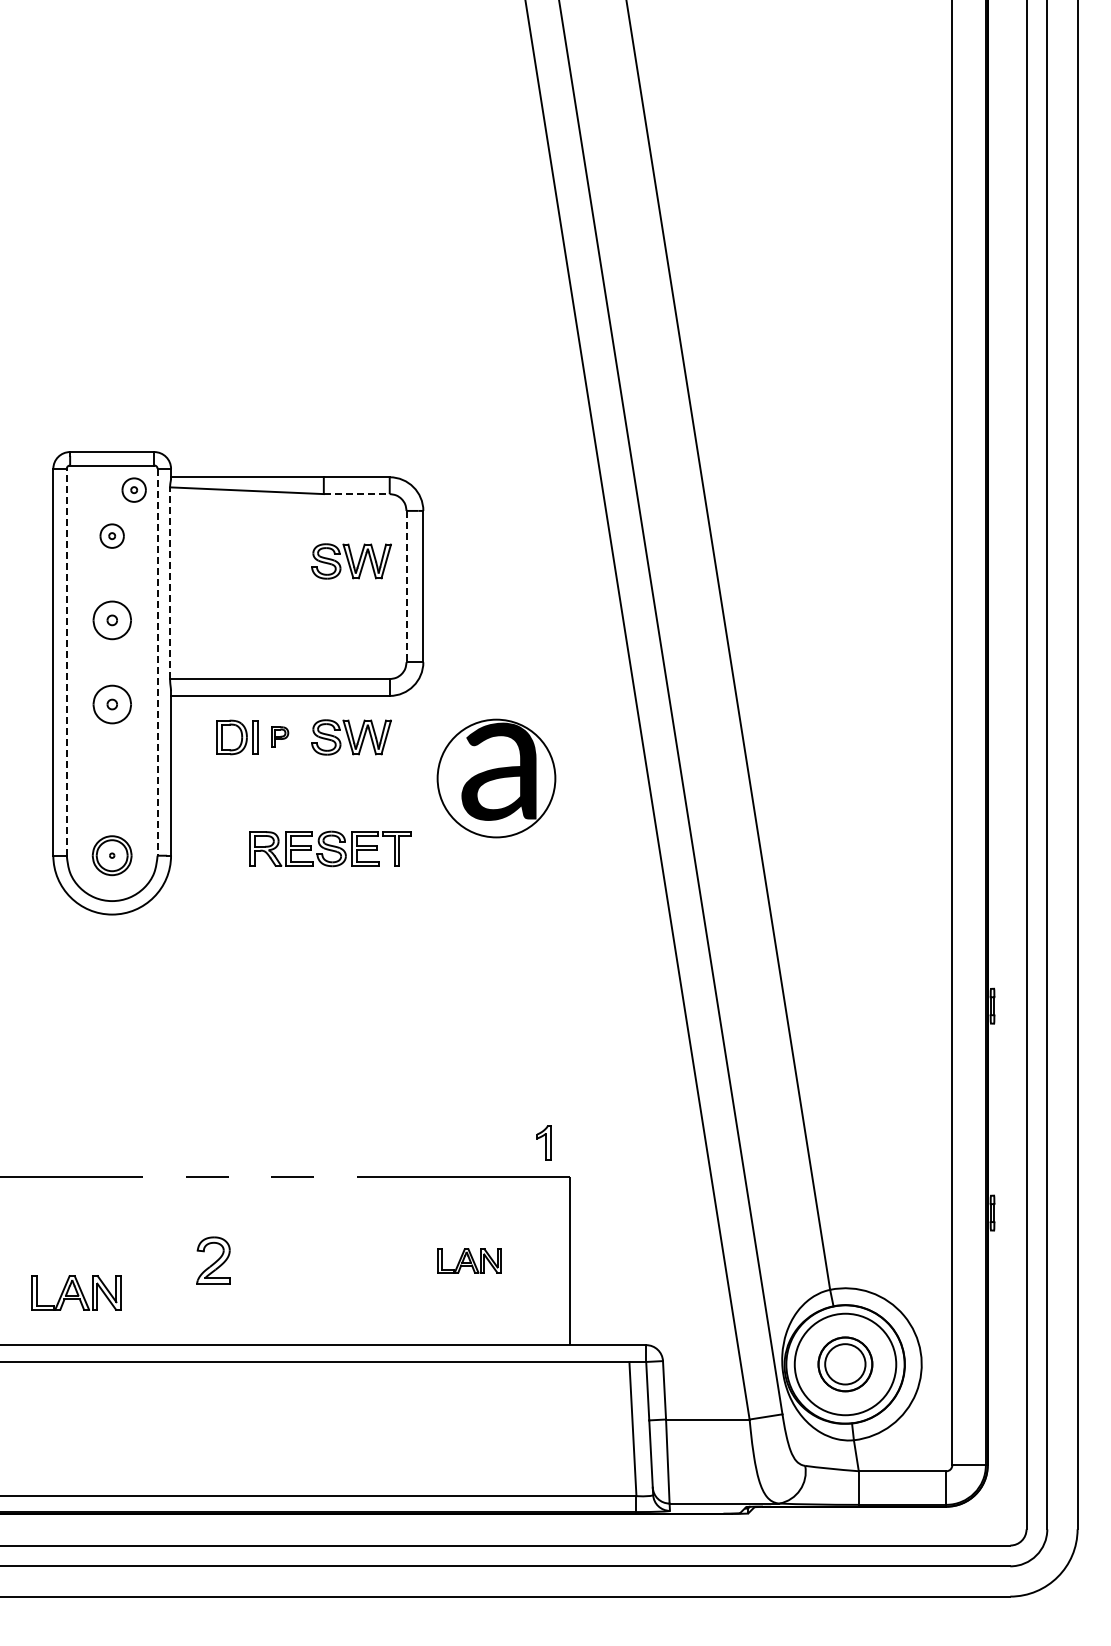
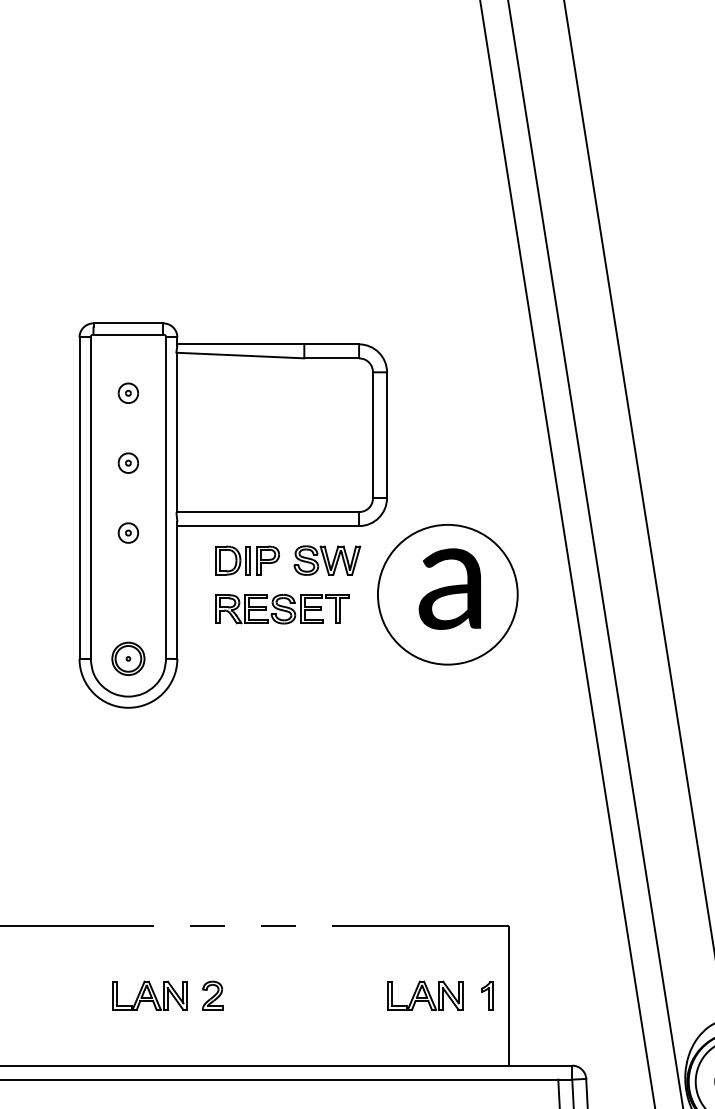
part: (133, 489) -> (146, 354), removed
line: (356, 494) -> (331, 358), dashed -> solid
part: (351, 561) -> (327, 414), removed
line: (170, 583) -> (176, 432), dashed -> solid
line: (406, 586) -> (373, 435), dashed -> solid
part: (111, 619) -> (127, 462), size x0.62
line: (66, 661) -> (90, 497), dashed -> solid
line: (157, 662) -> (166, 498), dashed -> solid
part: (111, 703) -> (127, 532), size x0.62
part: (280, 736) -> (268, 559), size x1.67
circle: (496, 778) -> (447, 594), size x1.43
part: (330, 848) -> (282, 608), moved
part: (543, 1142) -> (486, 995), moved
part: (212, 1260) -> (211, 995), size x0.71
part: (469, 1260) -> (425, 995), size x1.43
part: (76, 1292) -> (150, 995), moved

